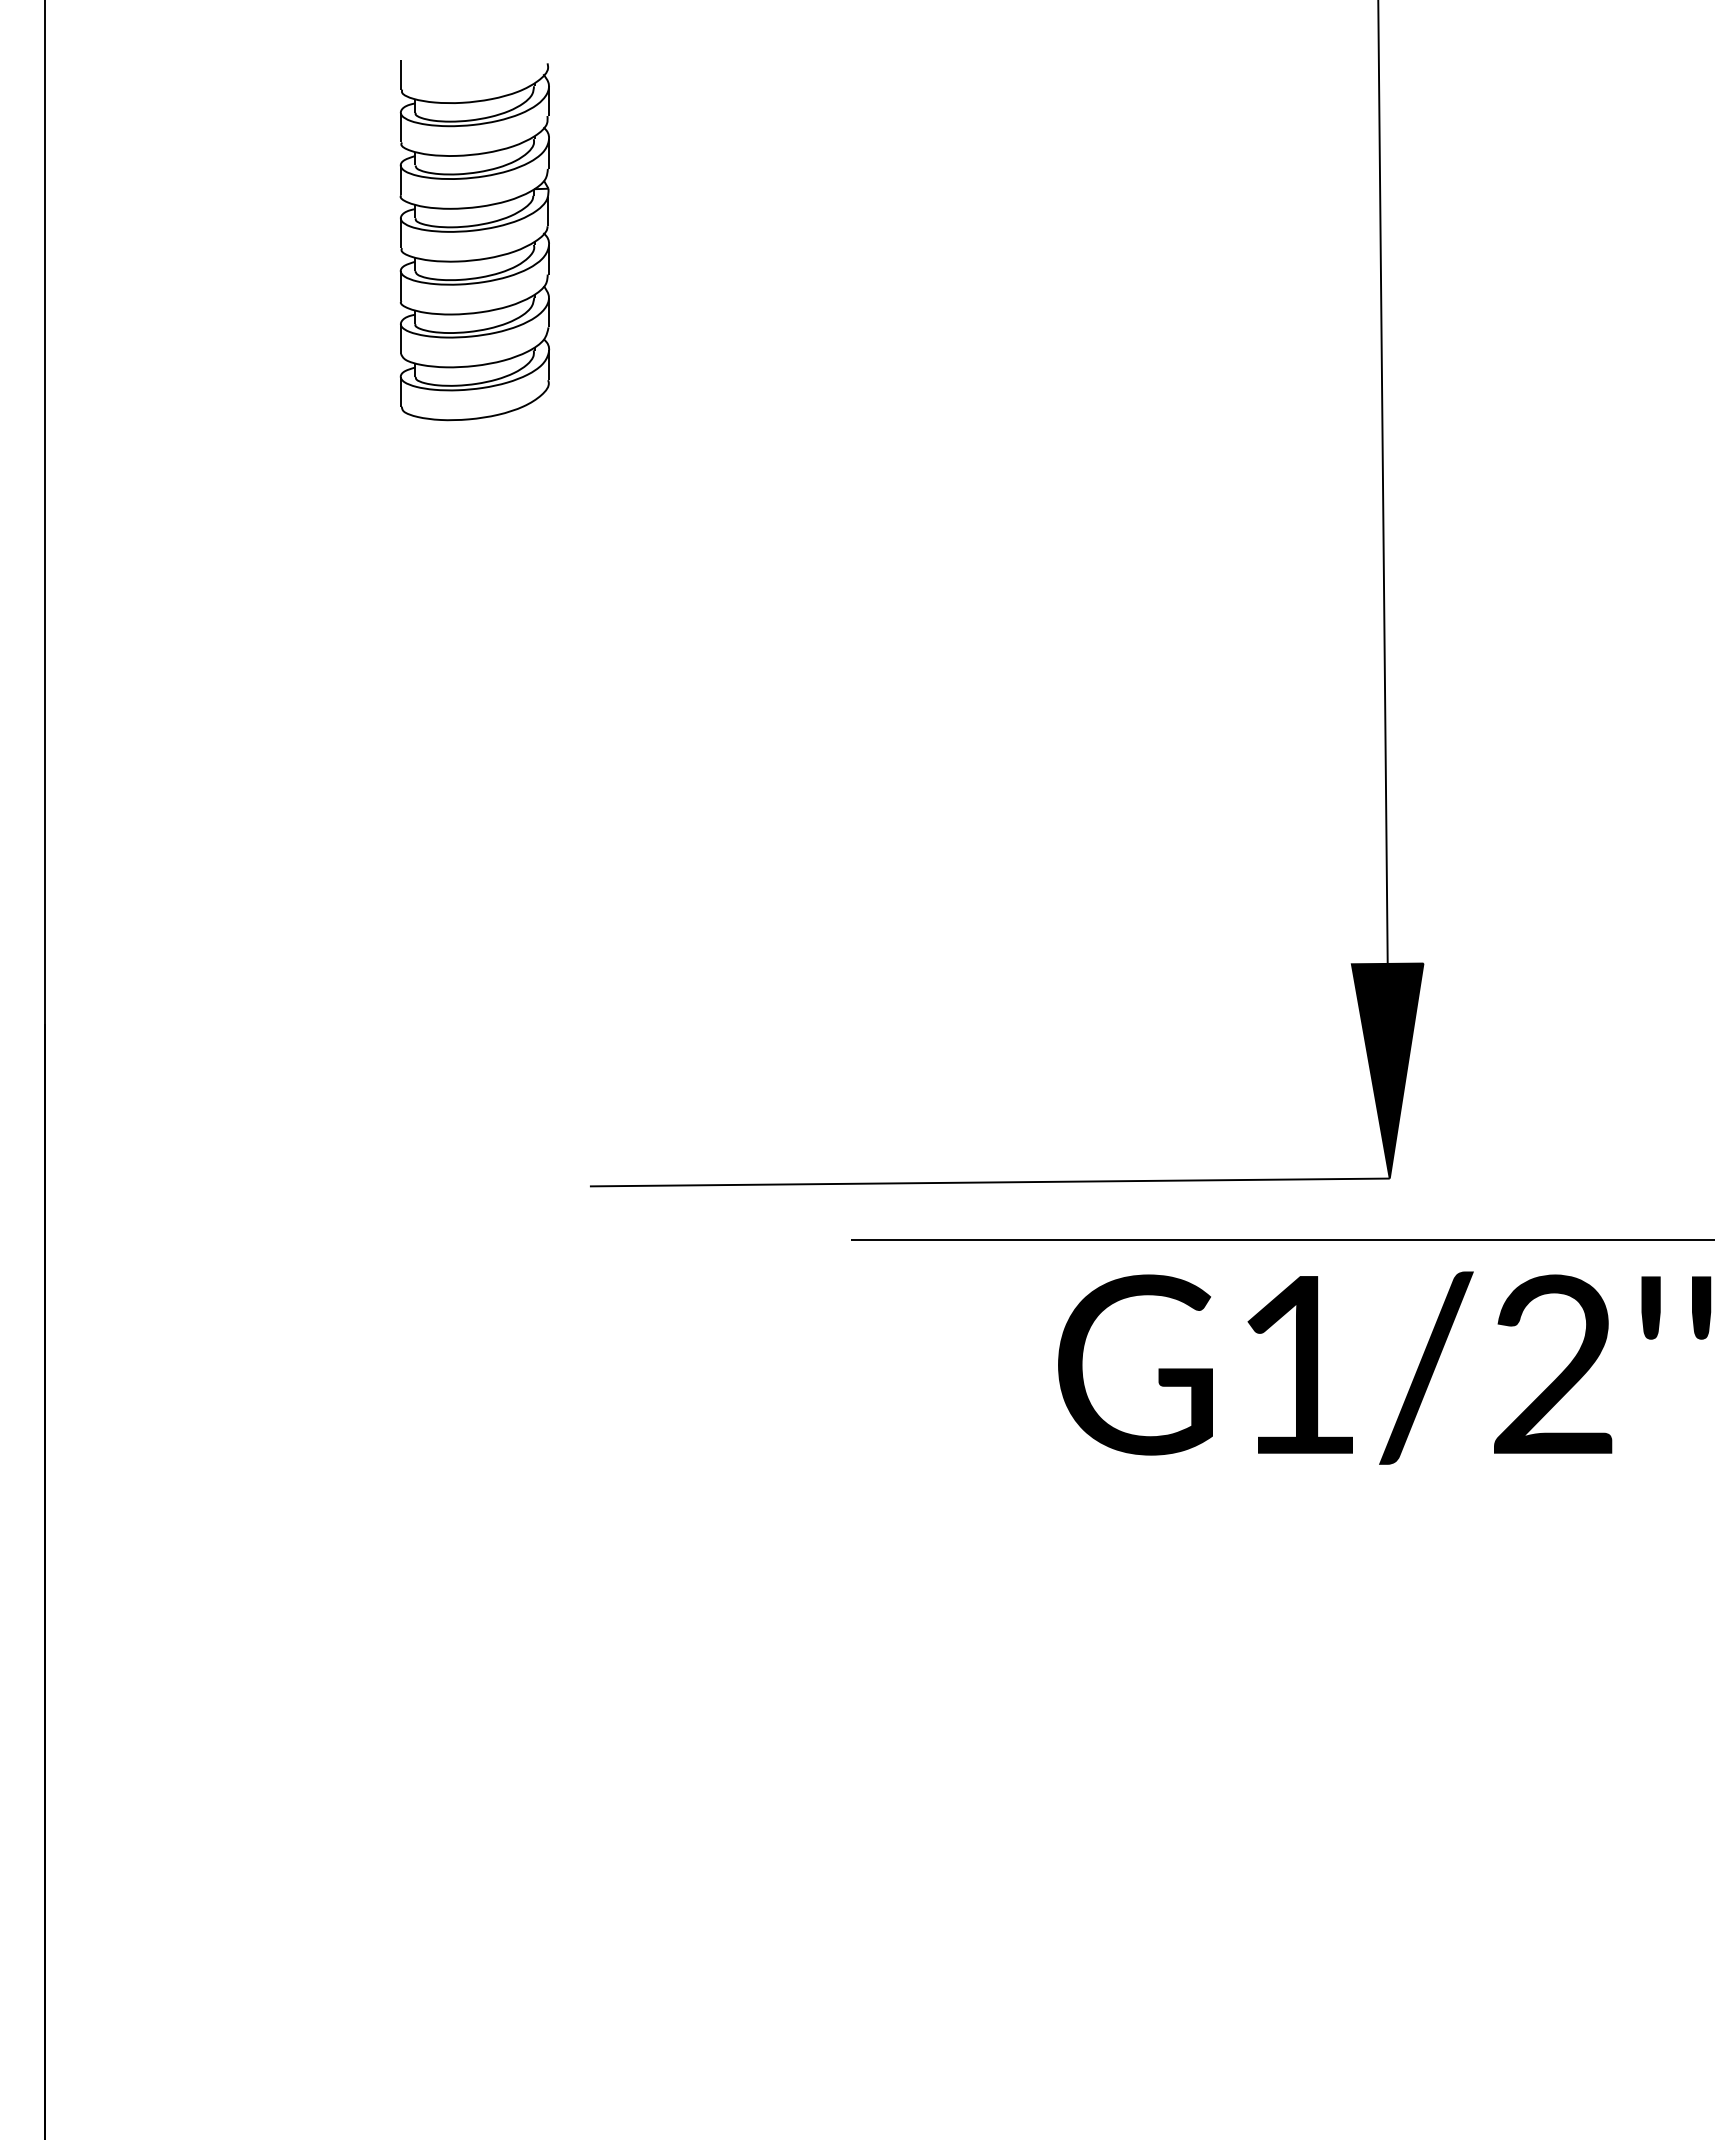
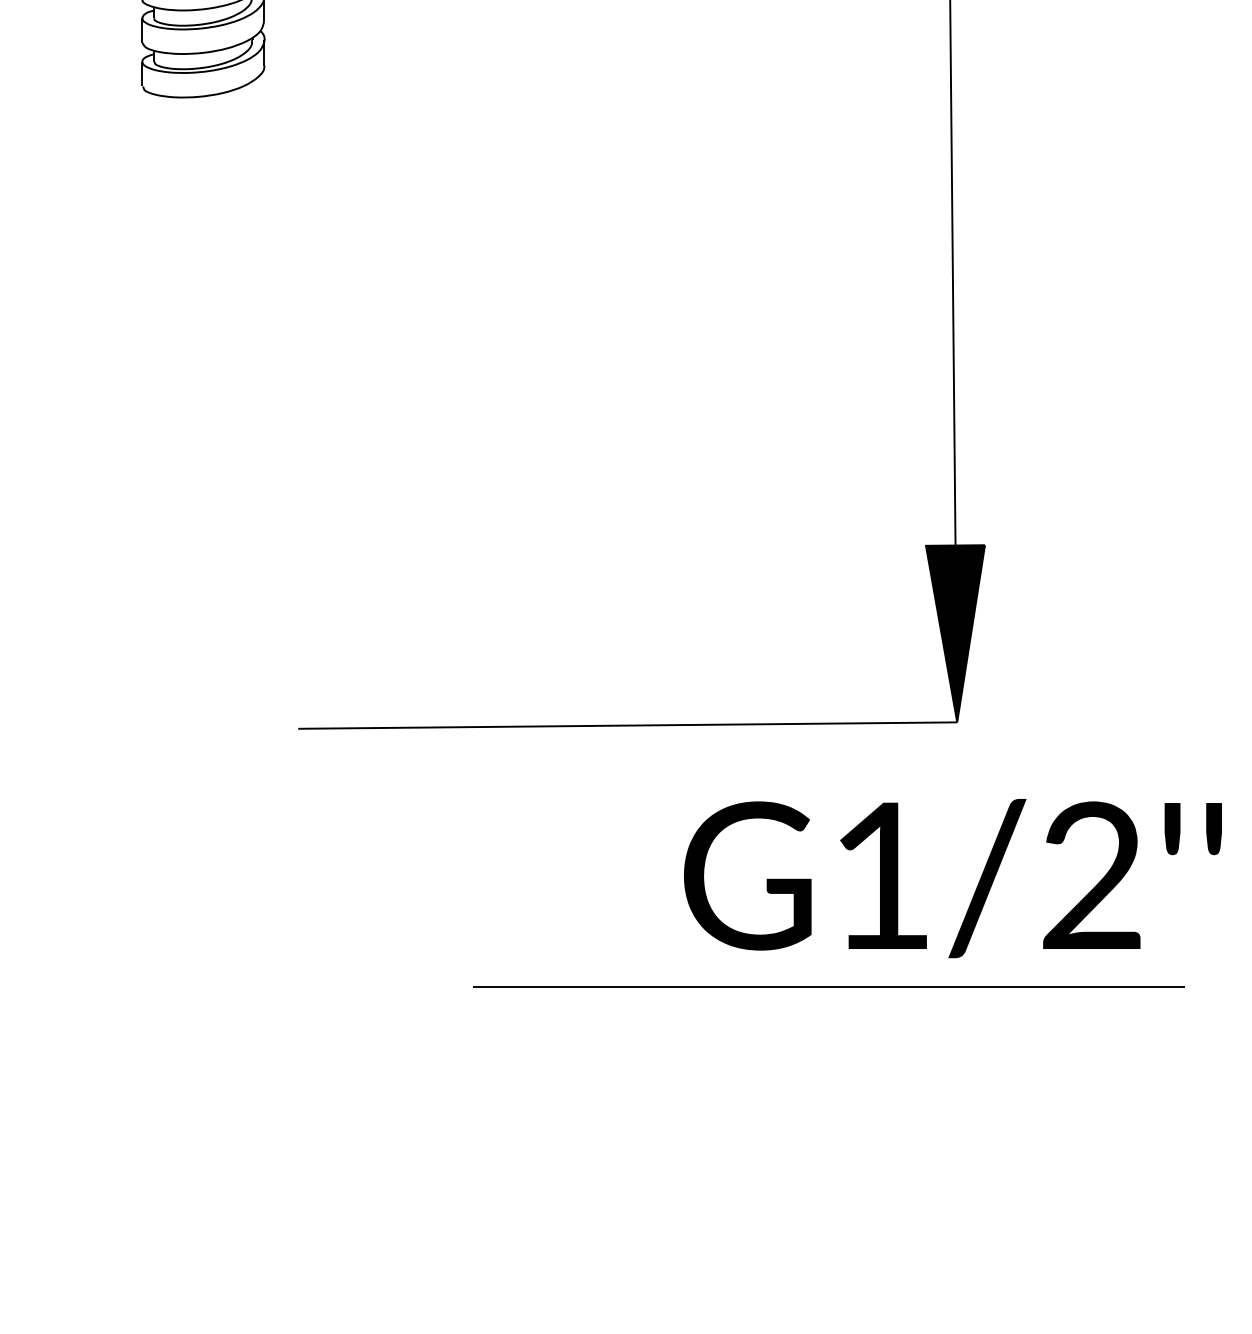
line: (1282, 1239) -> (828, 985), moved

